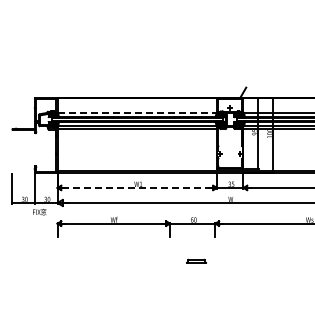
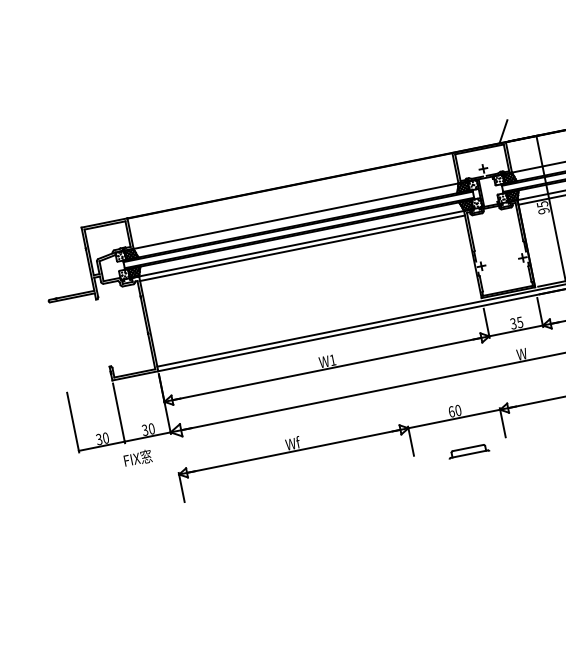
line: (137, 112) -> (296, 215), dashed -> solid
line: (137, 187) -> (327, 368), dashed -> solid
part: (196, 260) -> (468, 449), moved

